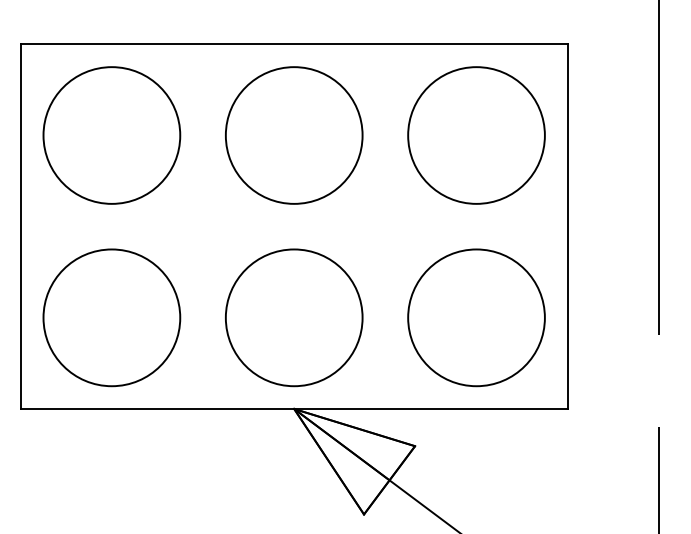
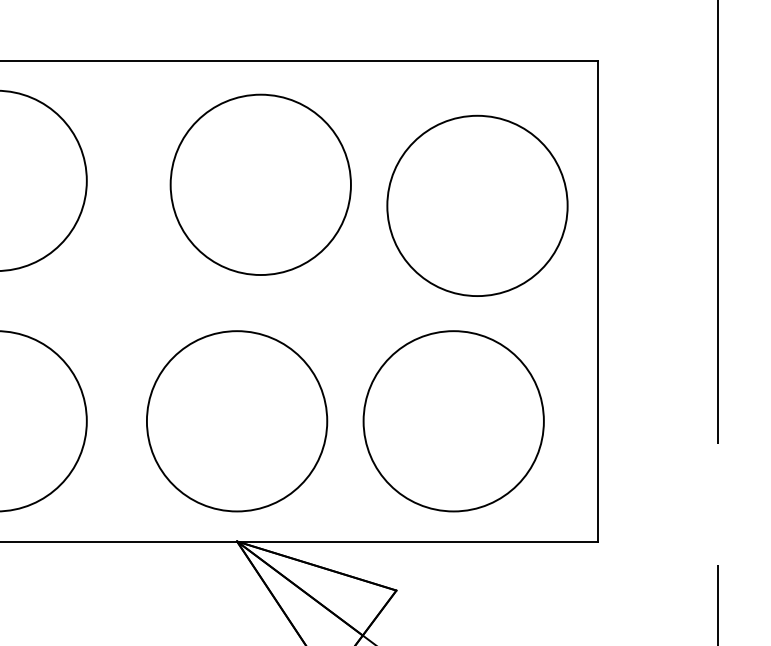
circle: (294, 135) -> (261, 184), moved
circle: (476, 135) -> (477, 205), moved
circle: (476, 317) -> (453, 420), moved

